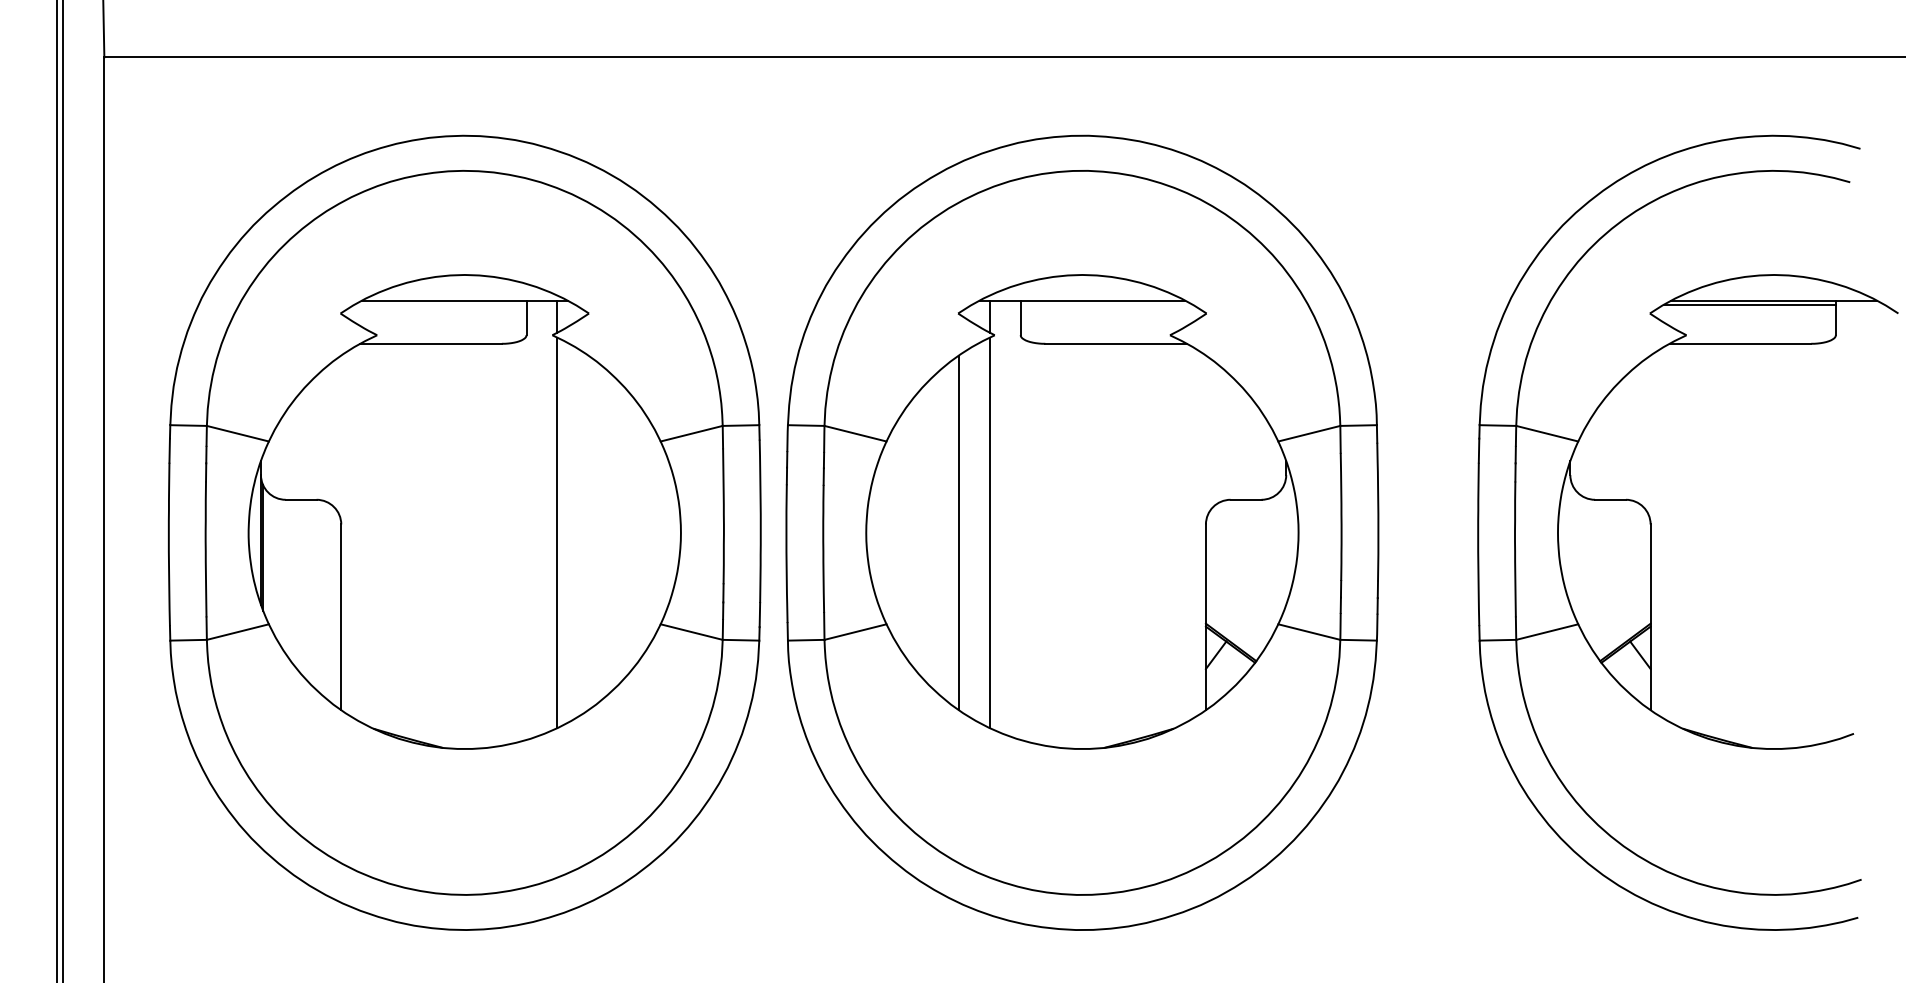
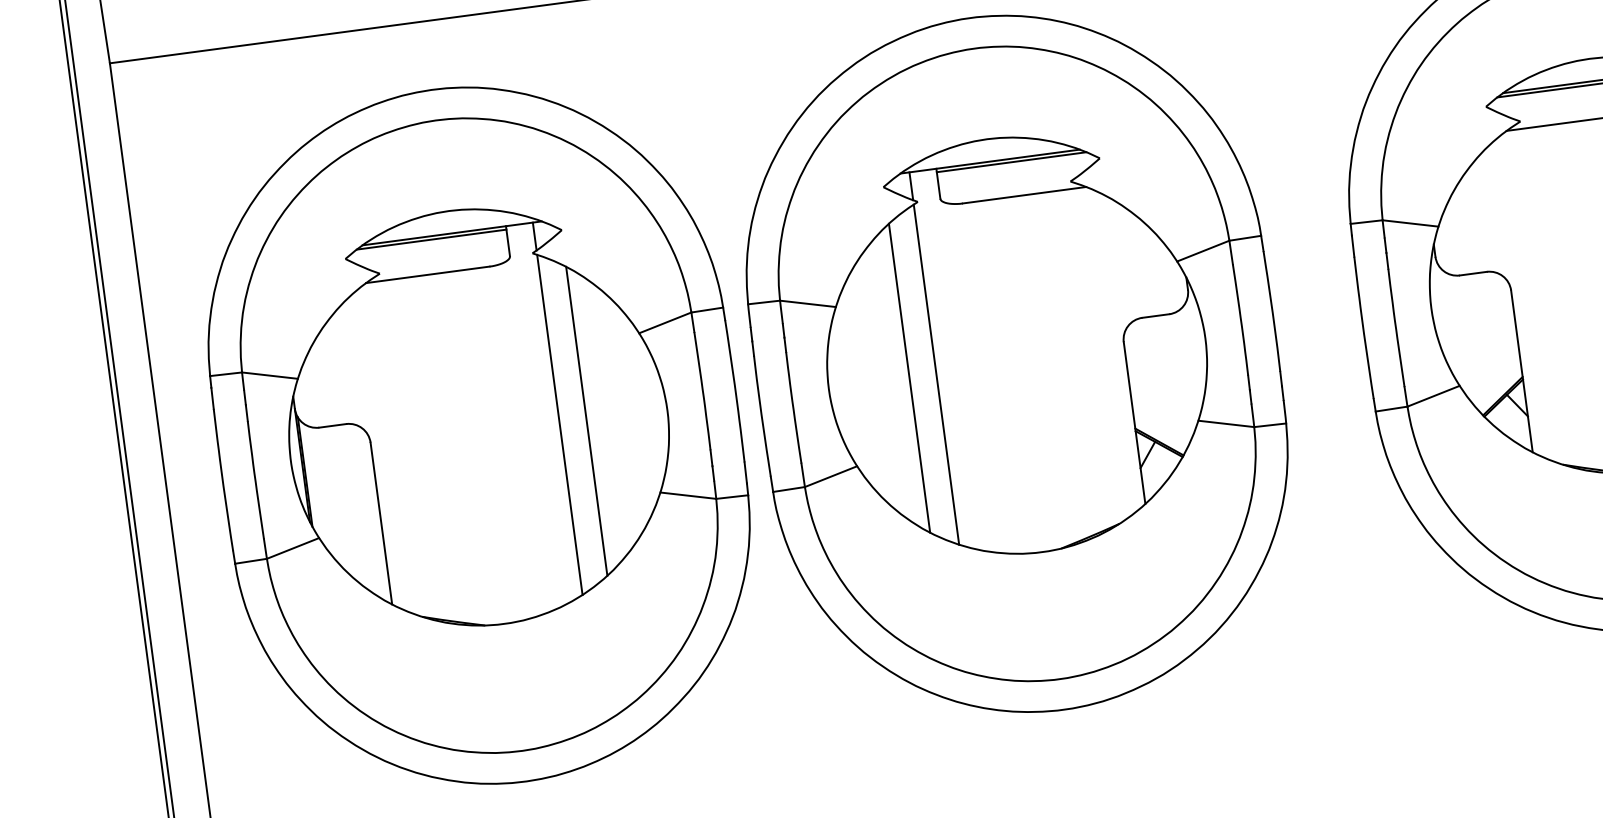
line: (440, 304) -> (431, 239), added
line: (1106, 304) -> (1011, 162), added
line: (588, 532) -> (586, 420), added

